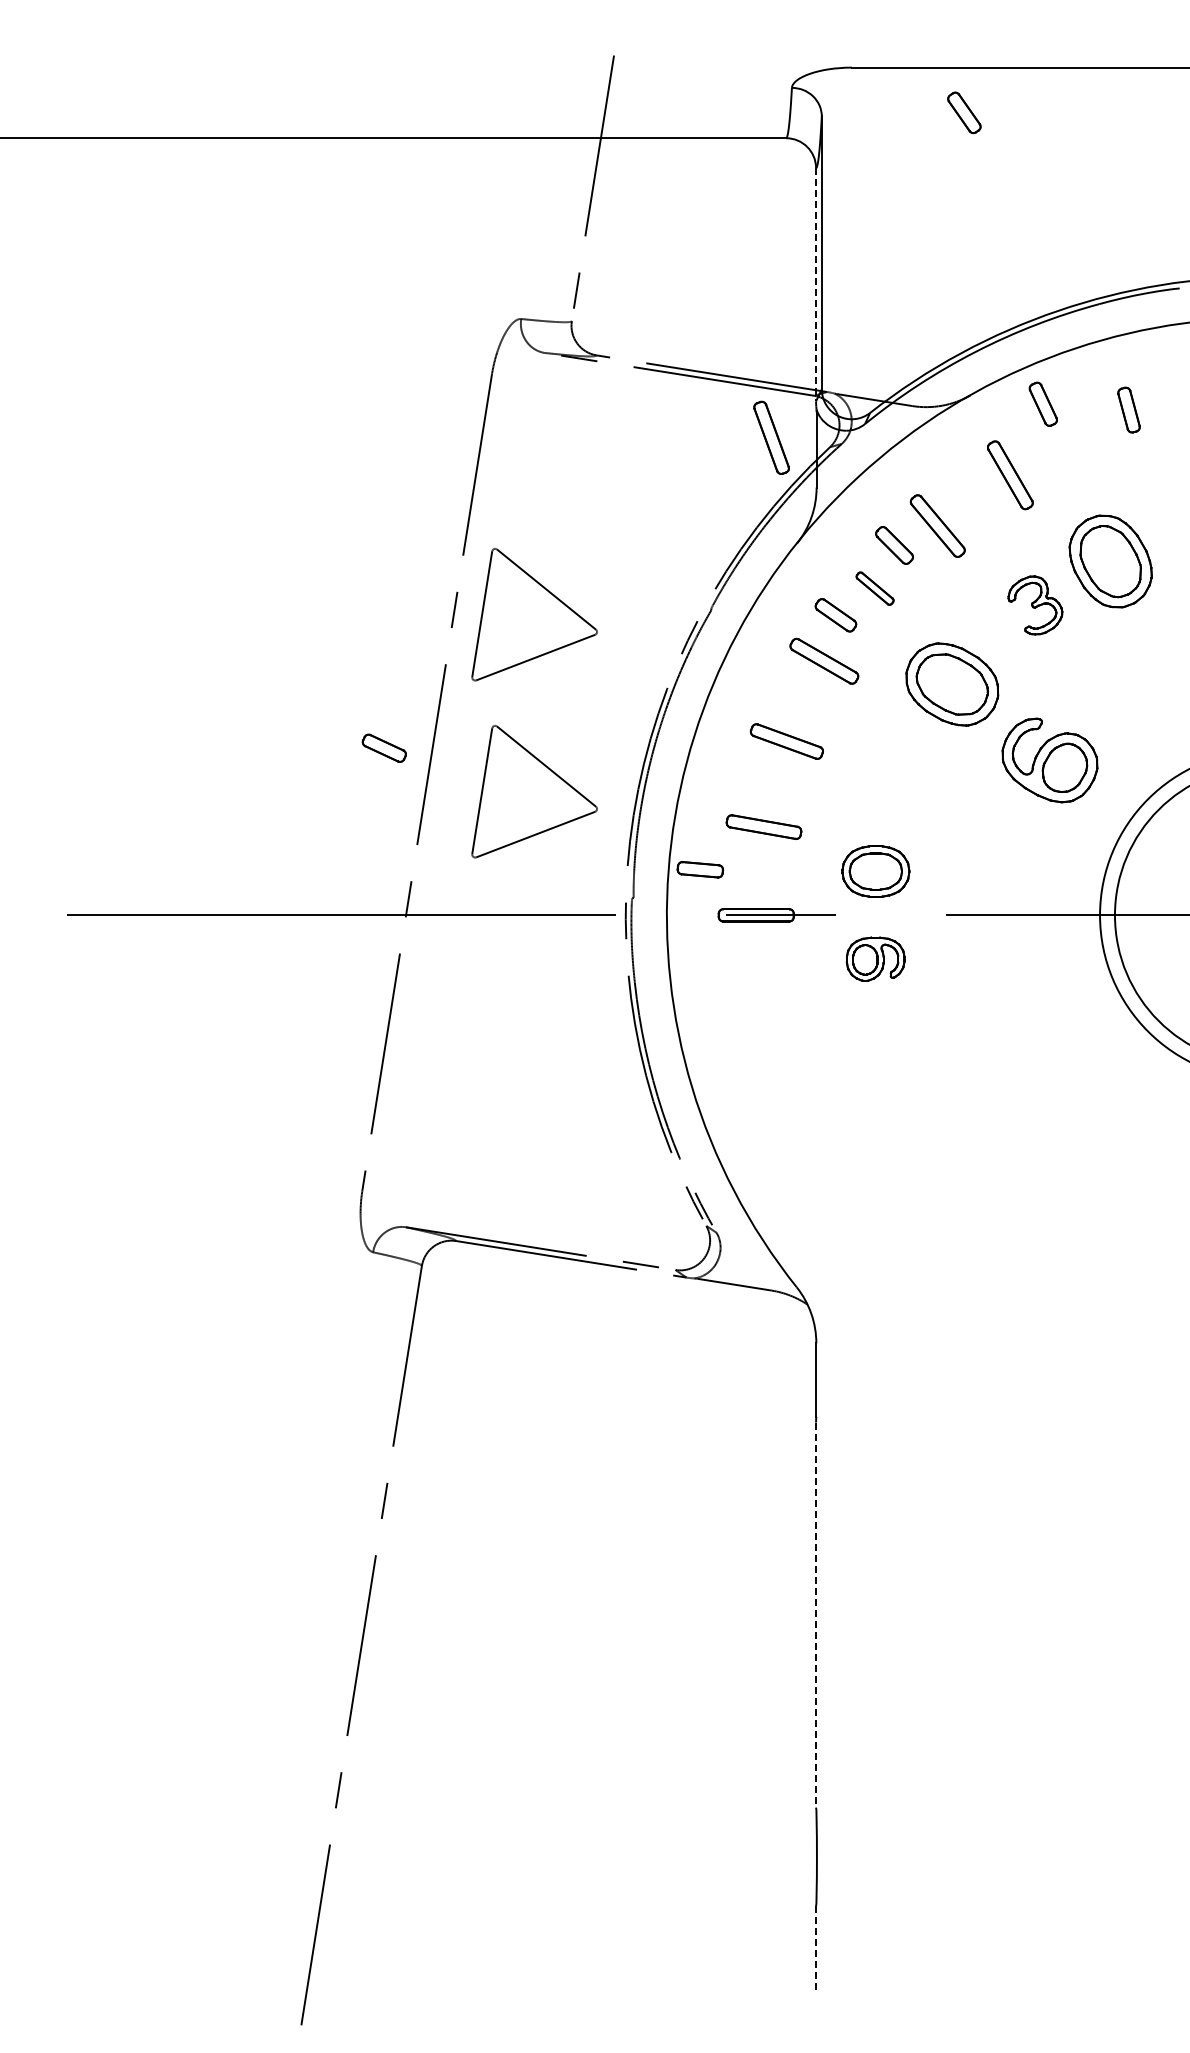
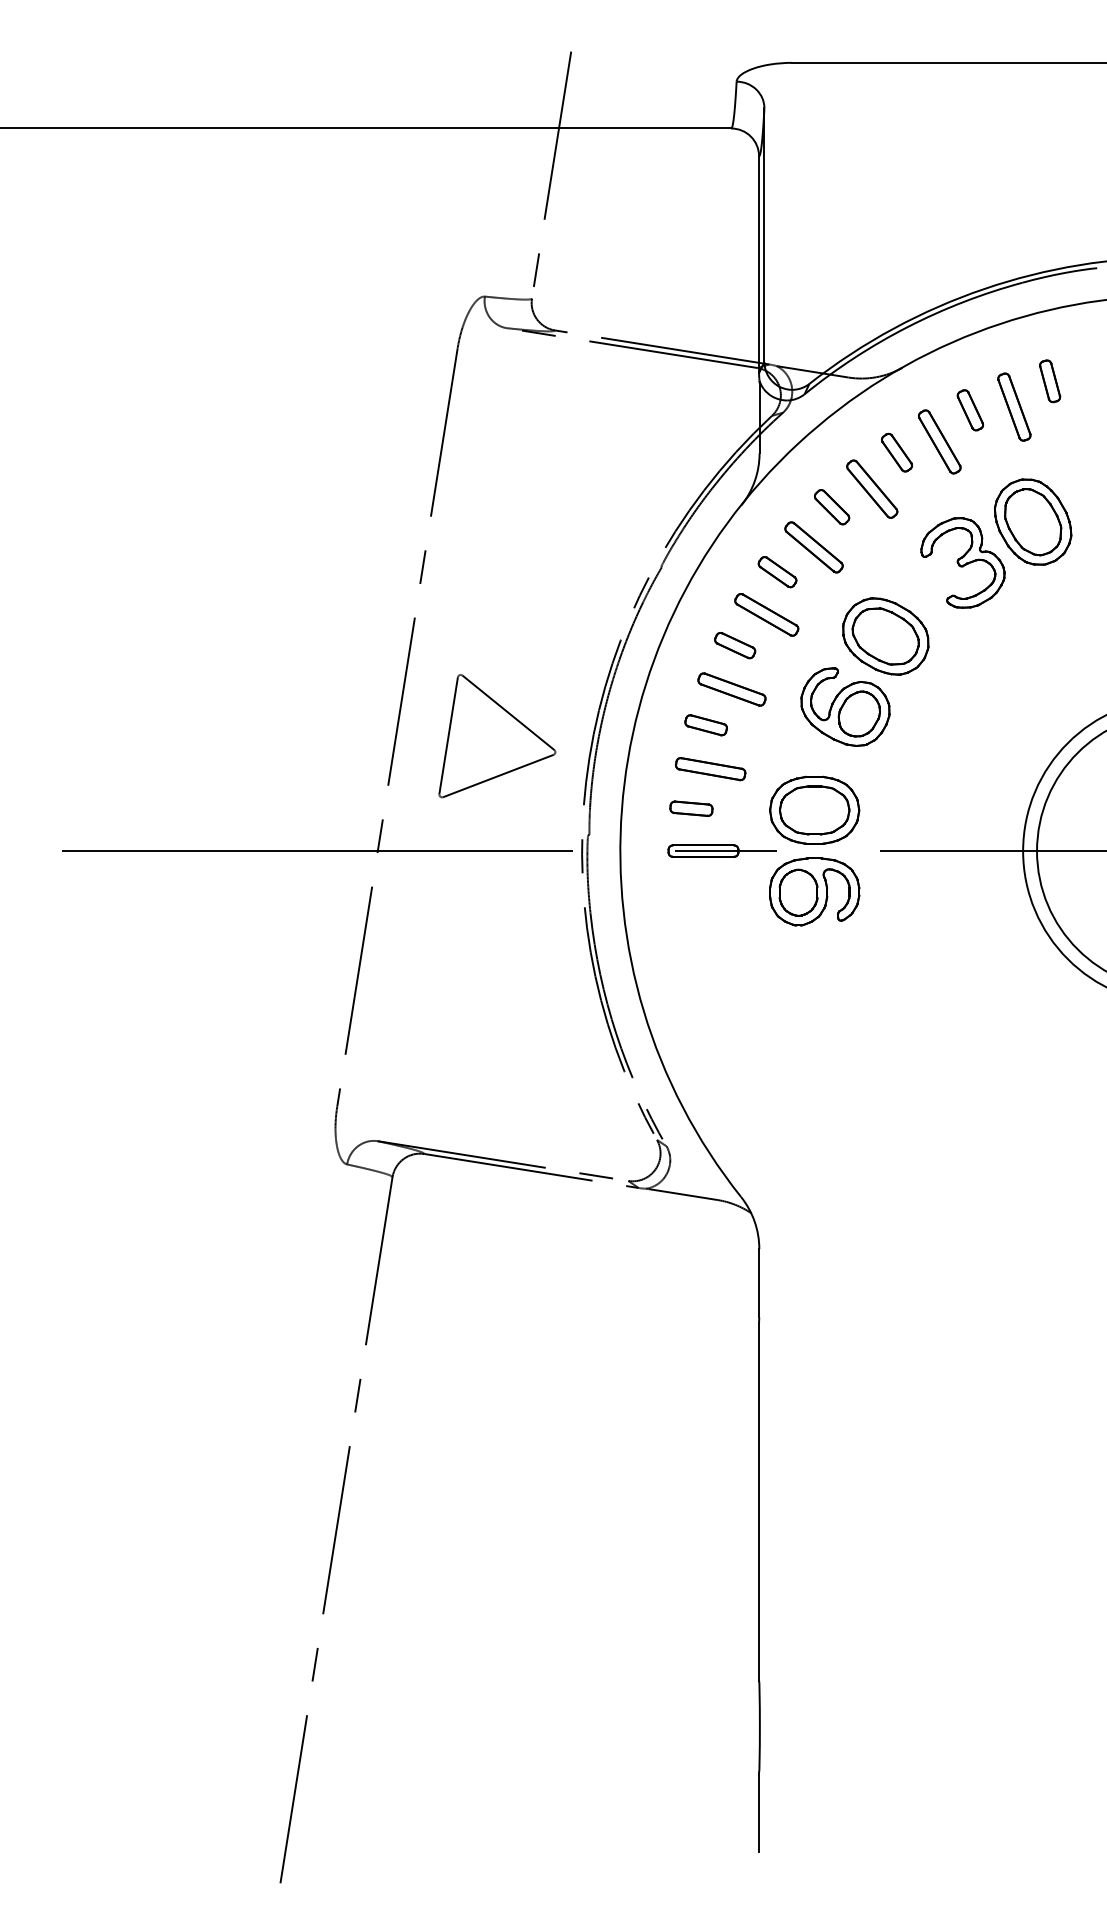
part: (964, 112) -> (897, 452), moved
line: (816, 284) -> (759, 264), dashed -> solid
part: (1042, 403) -> (969, 409), moved
part: (771, 437) -> (1014, 406), moved
part: (874, 588) -> (813, 547), size x1.67
part: (1035, 605) -> (963, 563), size x1.67
part: (534, 614) -> (497, 571), removed
part: (383, 747) -> (734, 644), moved
part: (1049, 760) -> (845, 707), moved
part: (758, 779) -> (705, 724), added
part: (700, 869) -> (691, 808), moved
part: (875, 871) -> (814, 810), size x1.43
part: (875, 959) -> (814, 892), size x1.67
line: (816, 1615) -> (759, 1502), dashed -> solid
line: (816, 1948) -> (759, 1811), dashed -> solid

